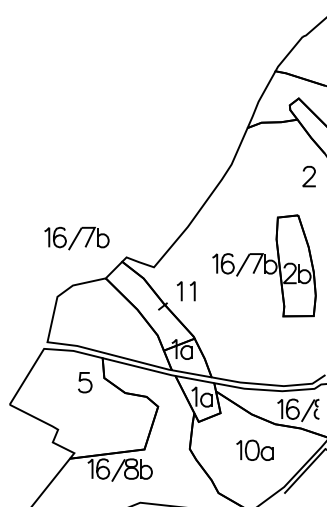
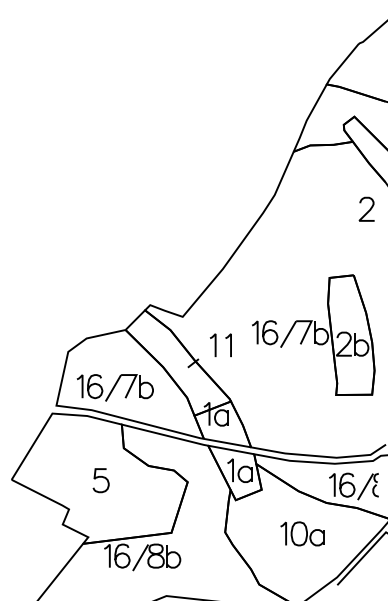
part: (76, 238) -> (114, 387), moved
part: (264, 265) -> (313, 334), moved
curve: (84, 380) -> (100, 477), moved

